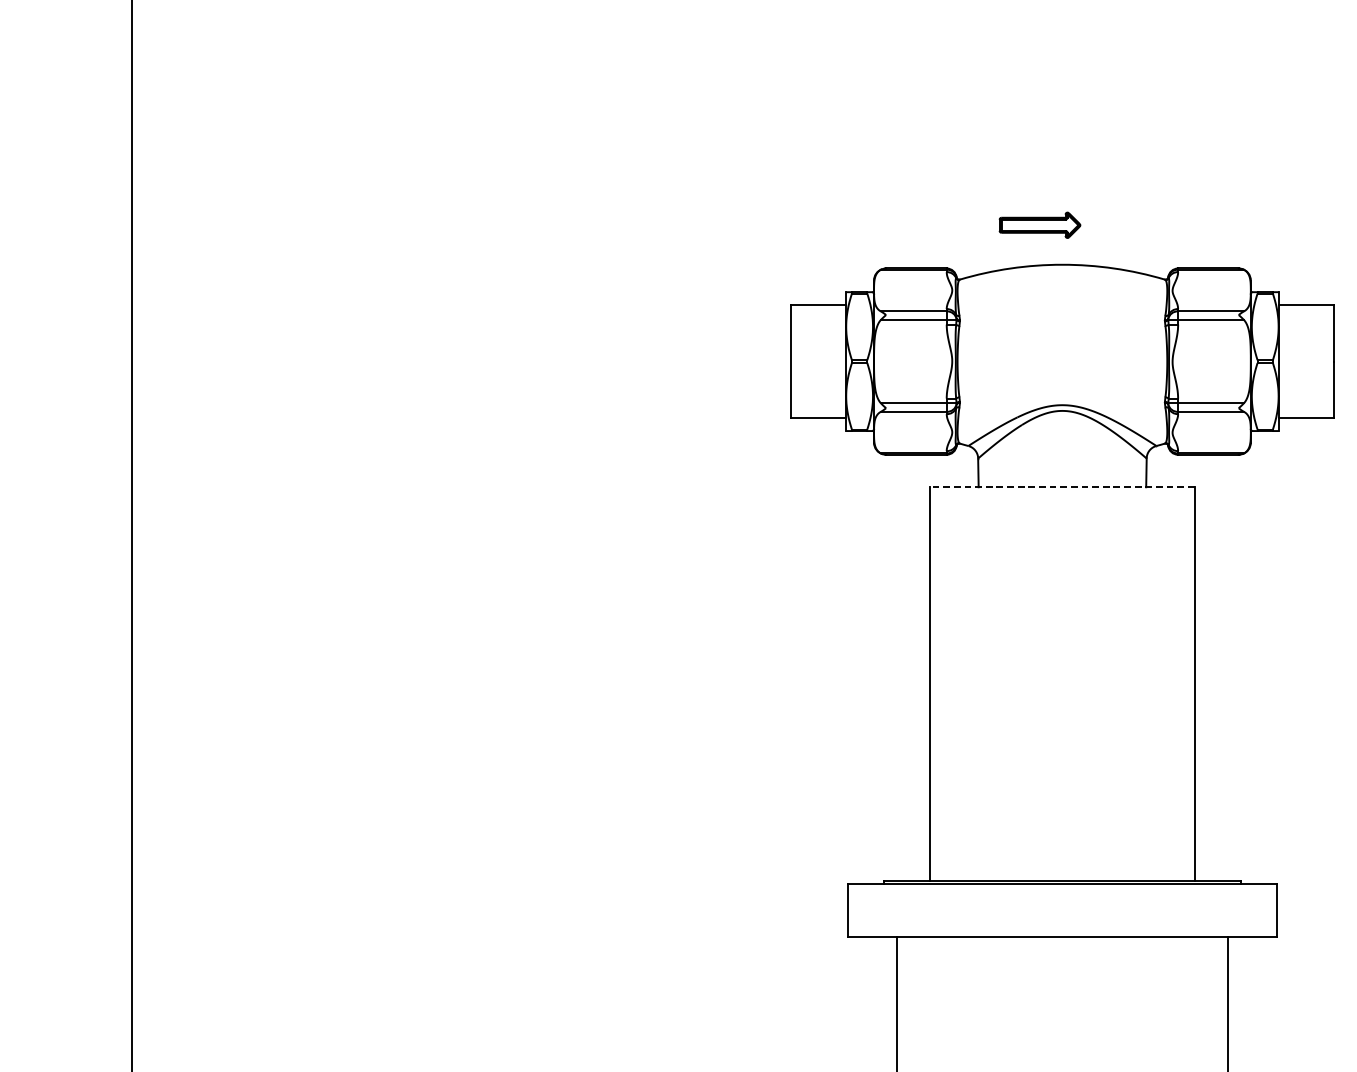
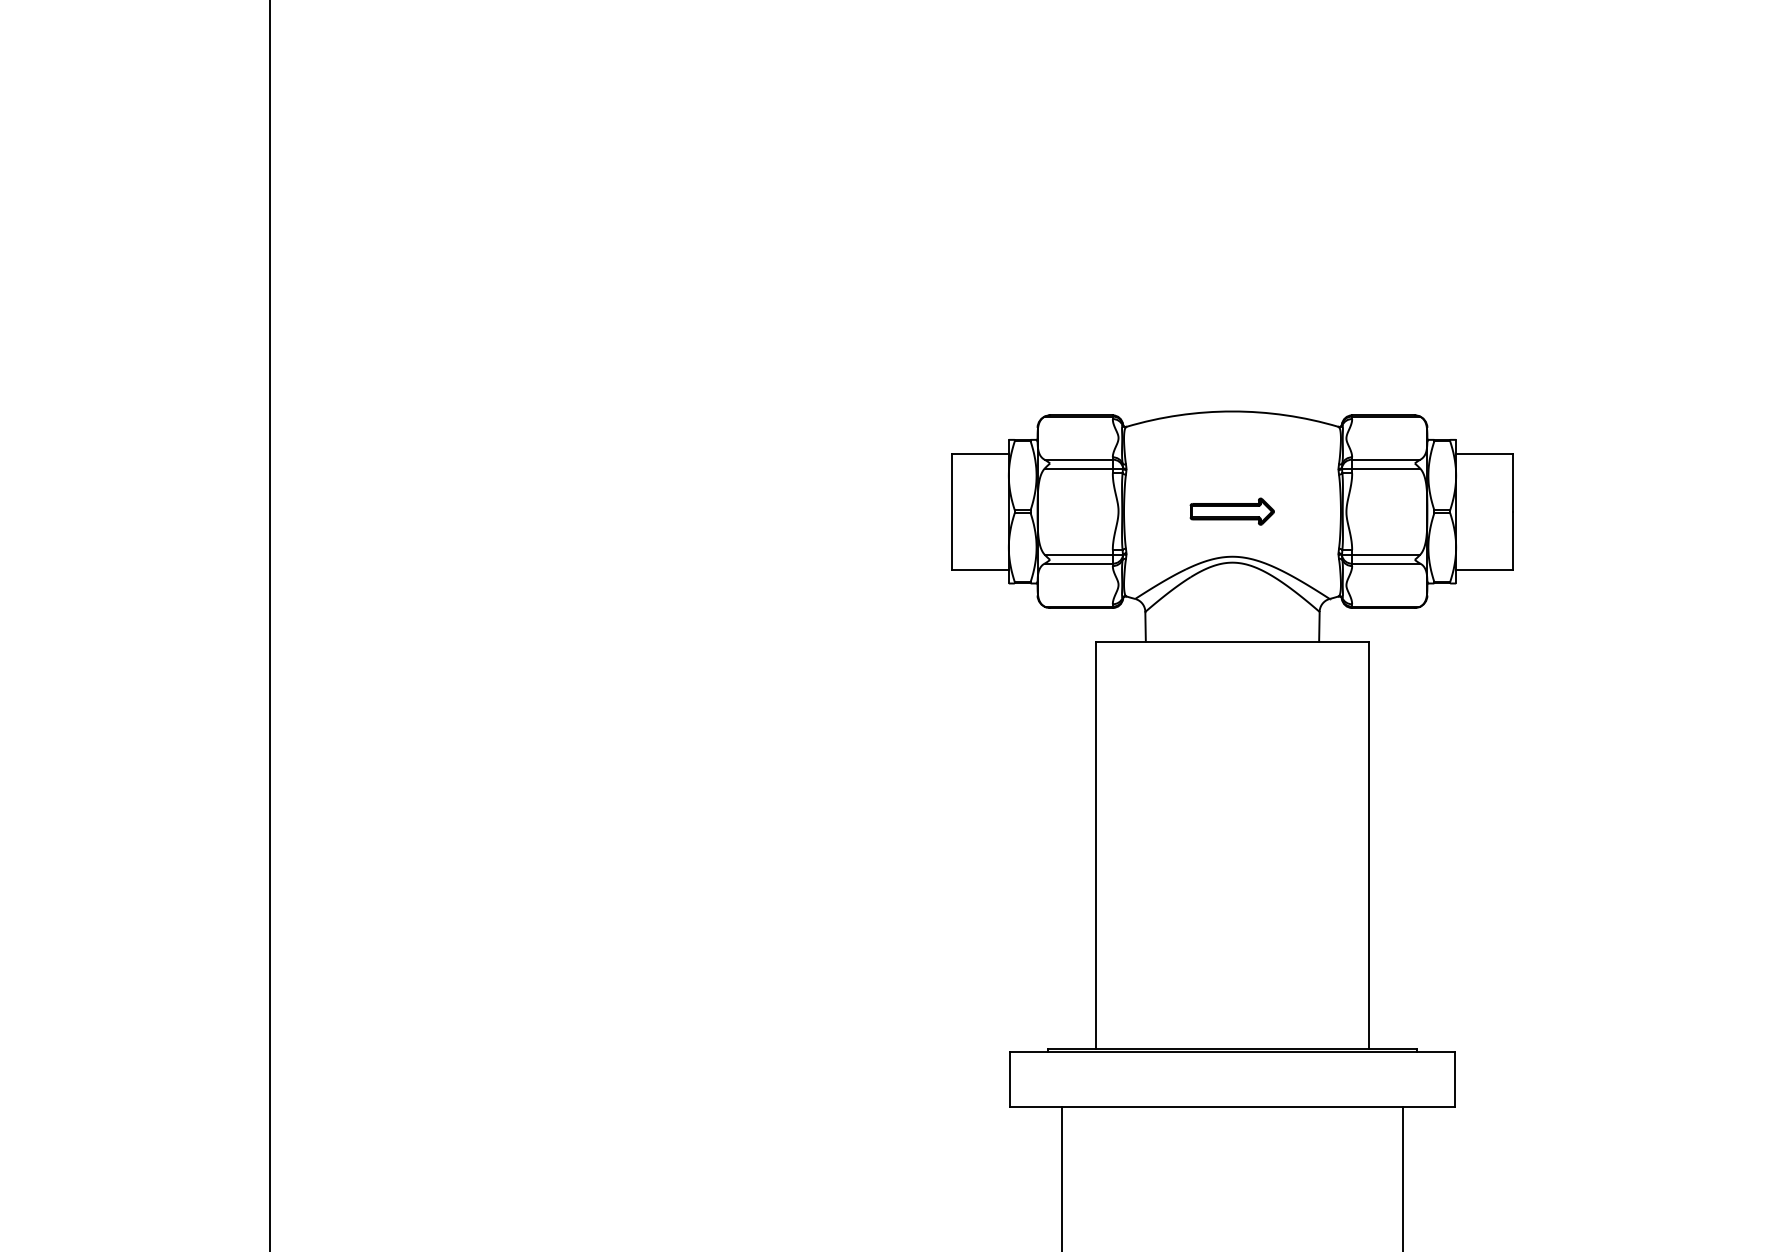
part: (1039, 225) -> (1231, 511), moved
line: (1062, 487) -> (1232, 641), dashed -> solid

